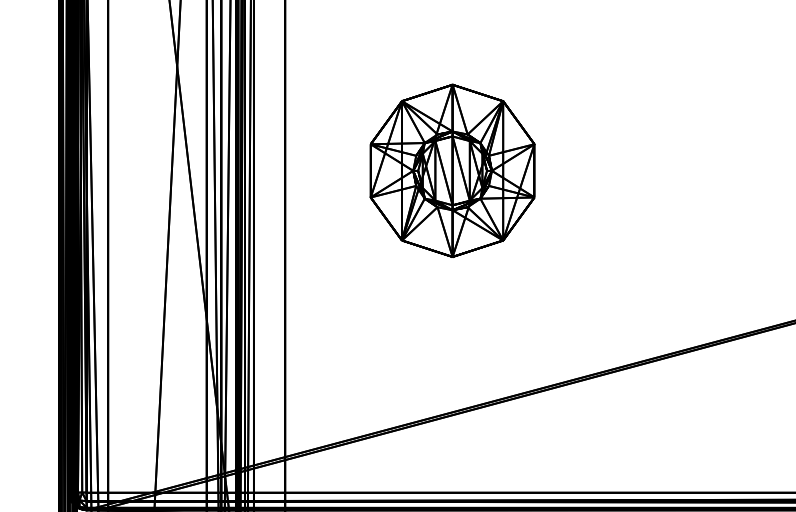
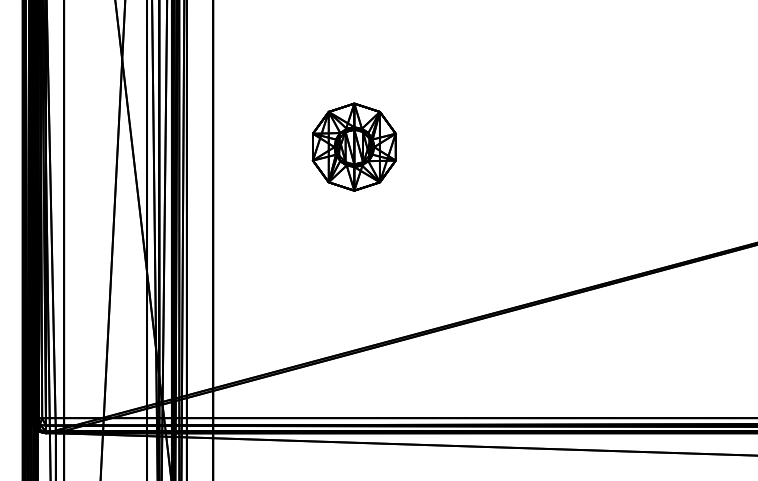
part: (452, 169) -> (354, 146), size x0.6

